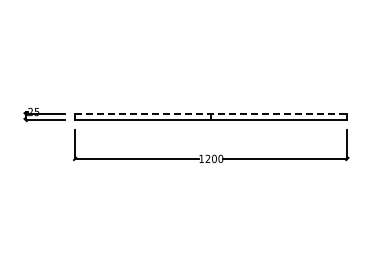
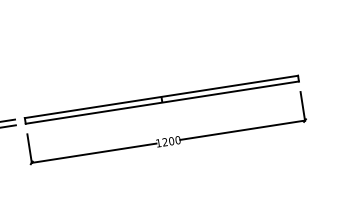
line: (211, 114) -> (161, 97), dashed -> solid

